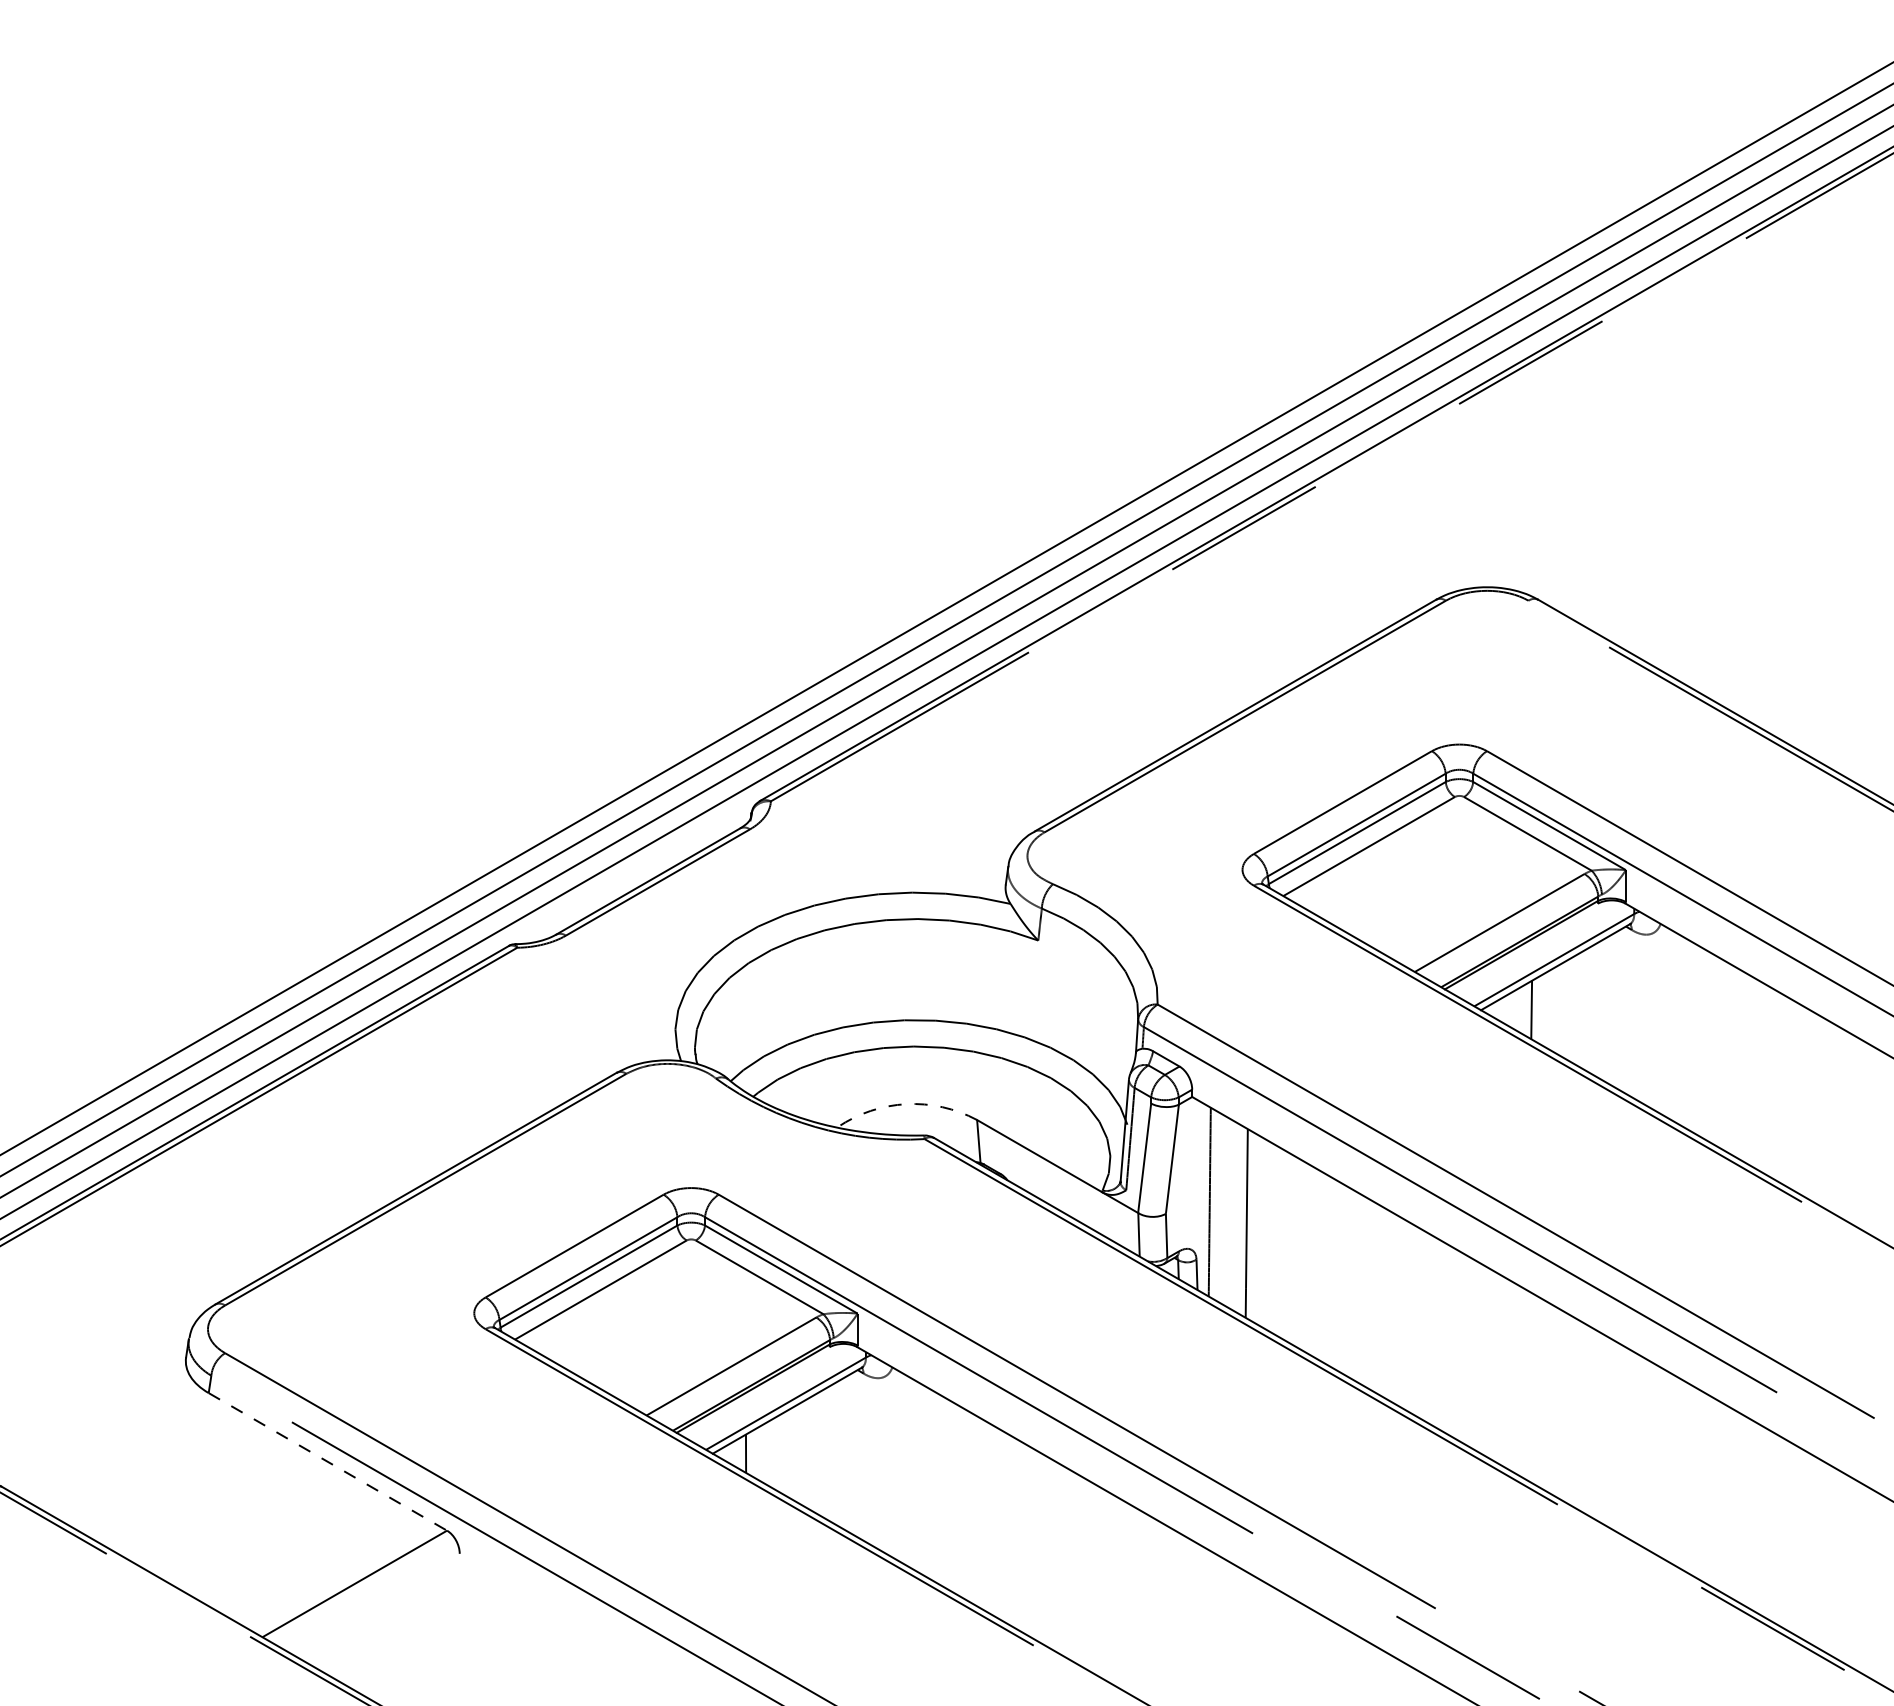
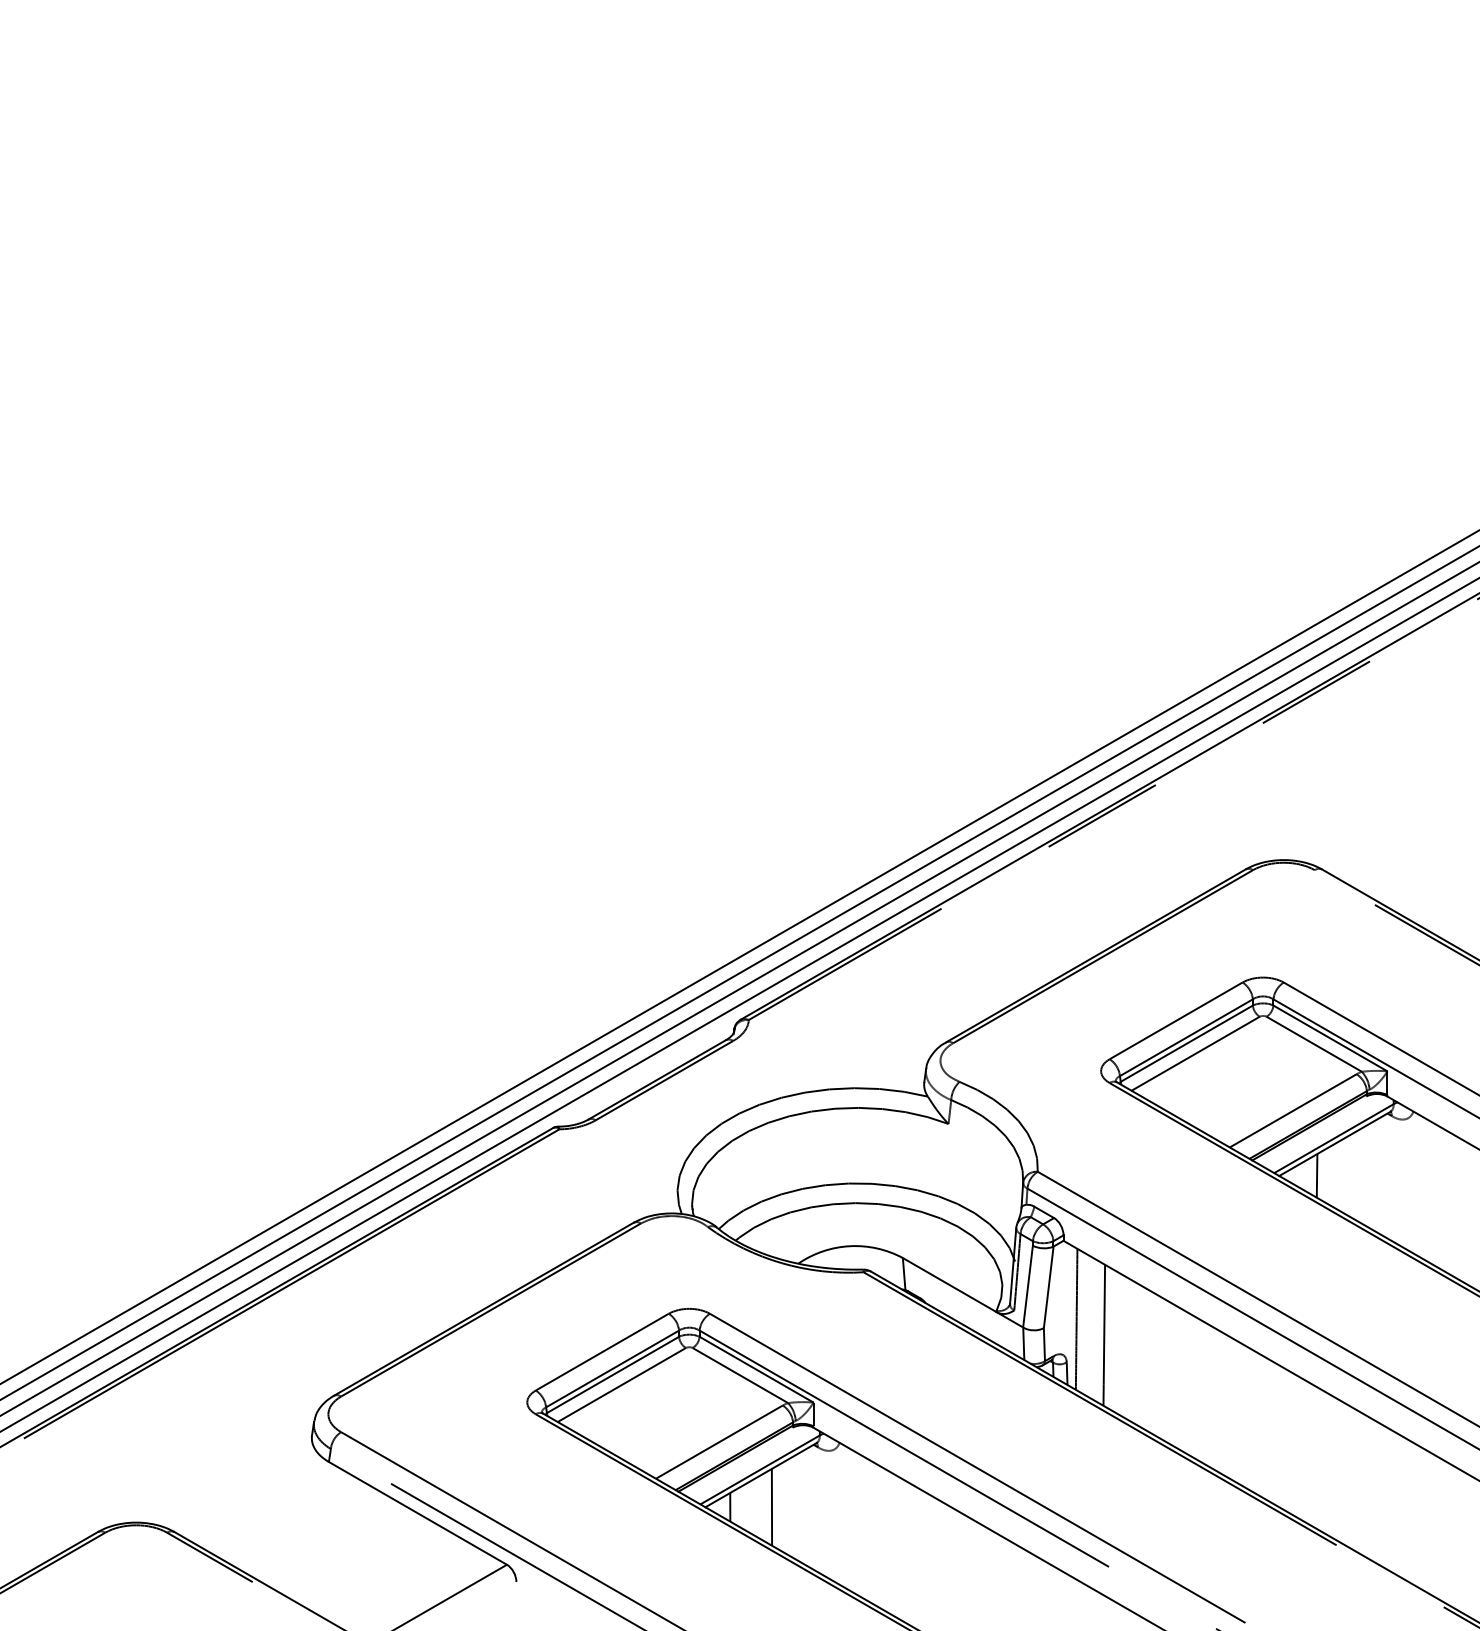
arc: (906, 1104) -> (850, 1246), dashed -> solid
line: (801, 1452) -> (771, 1506), added
line: (327, 1462) -> (417, 1513), dashed -> solid

